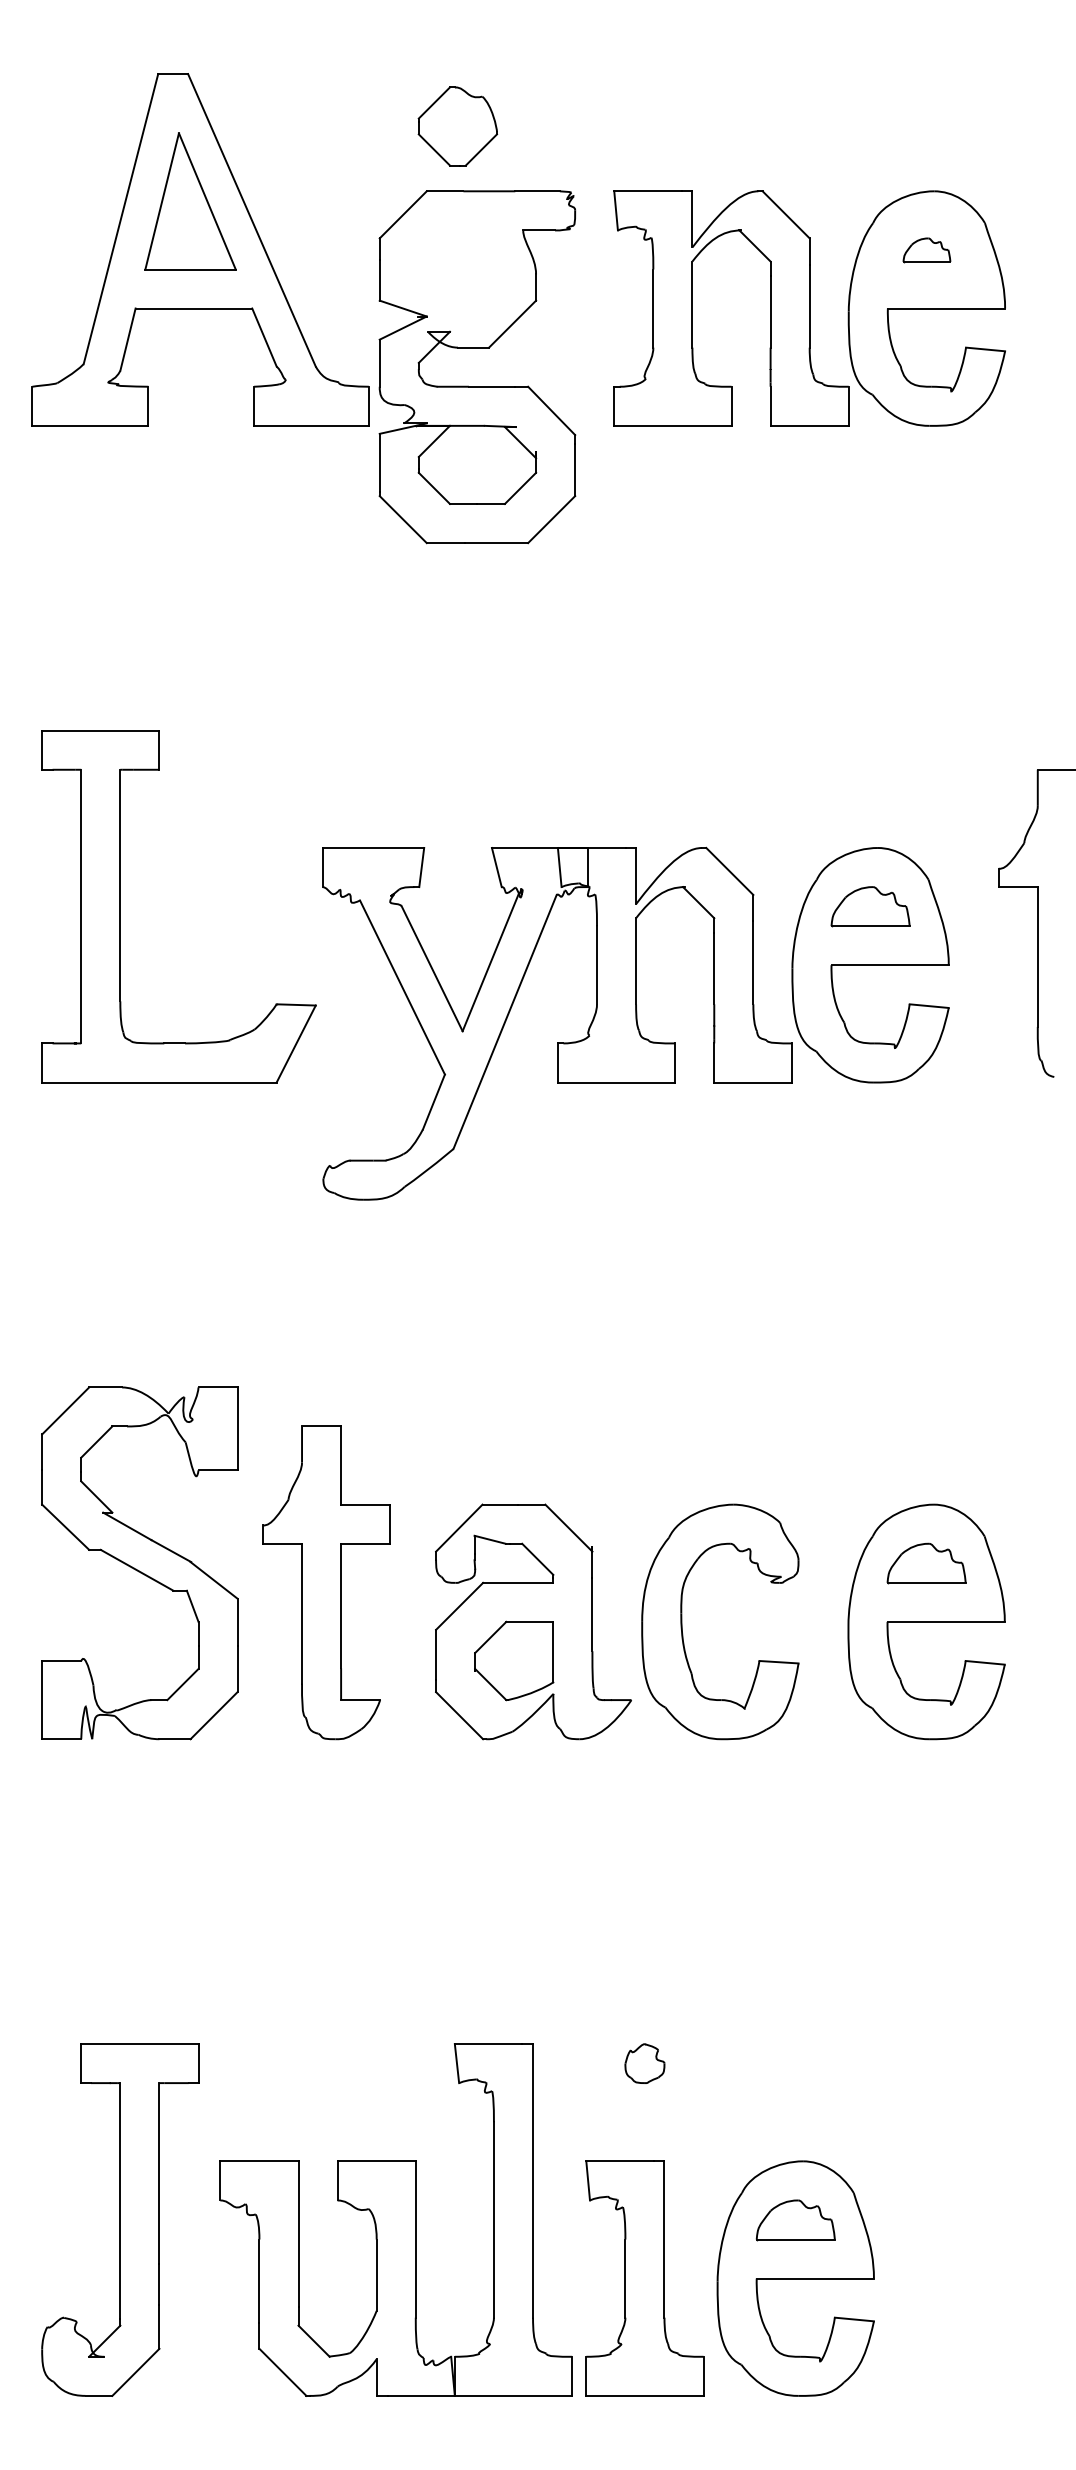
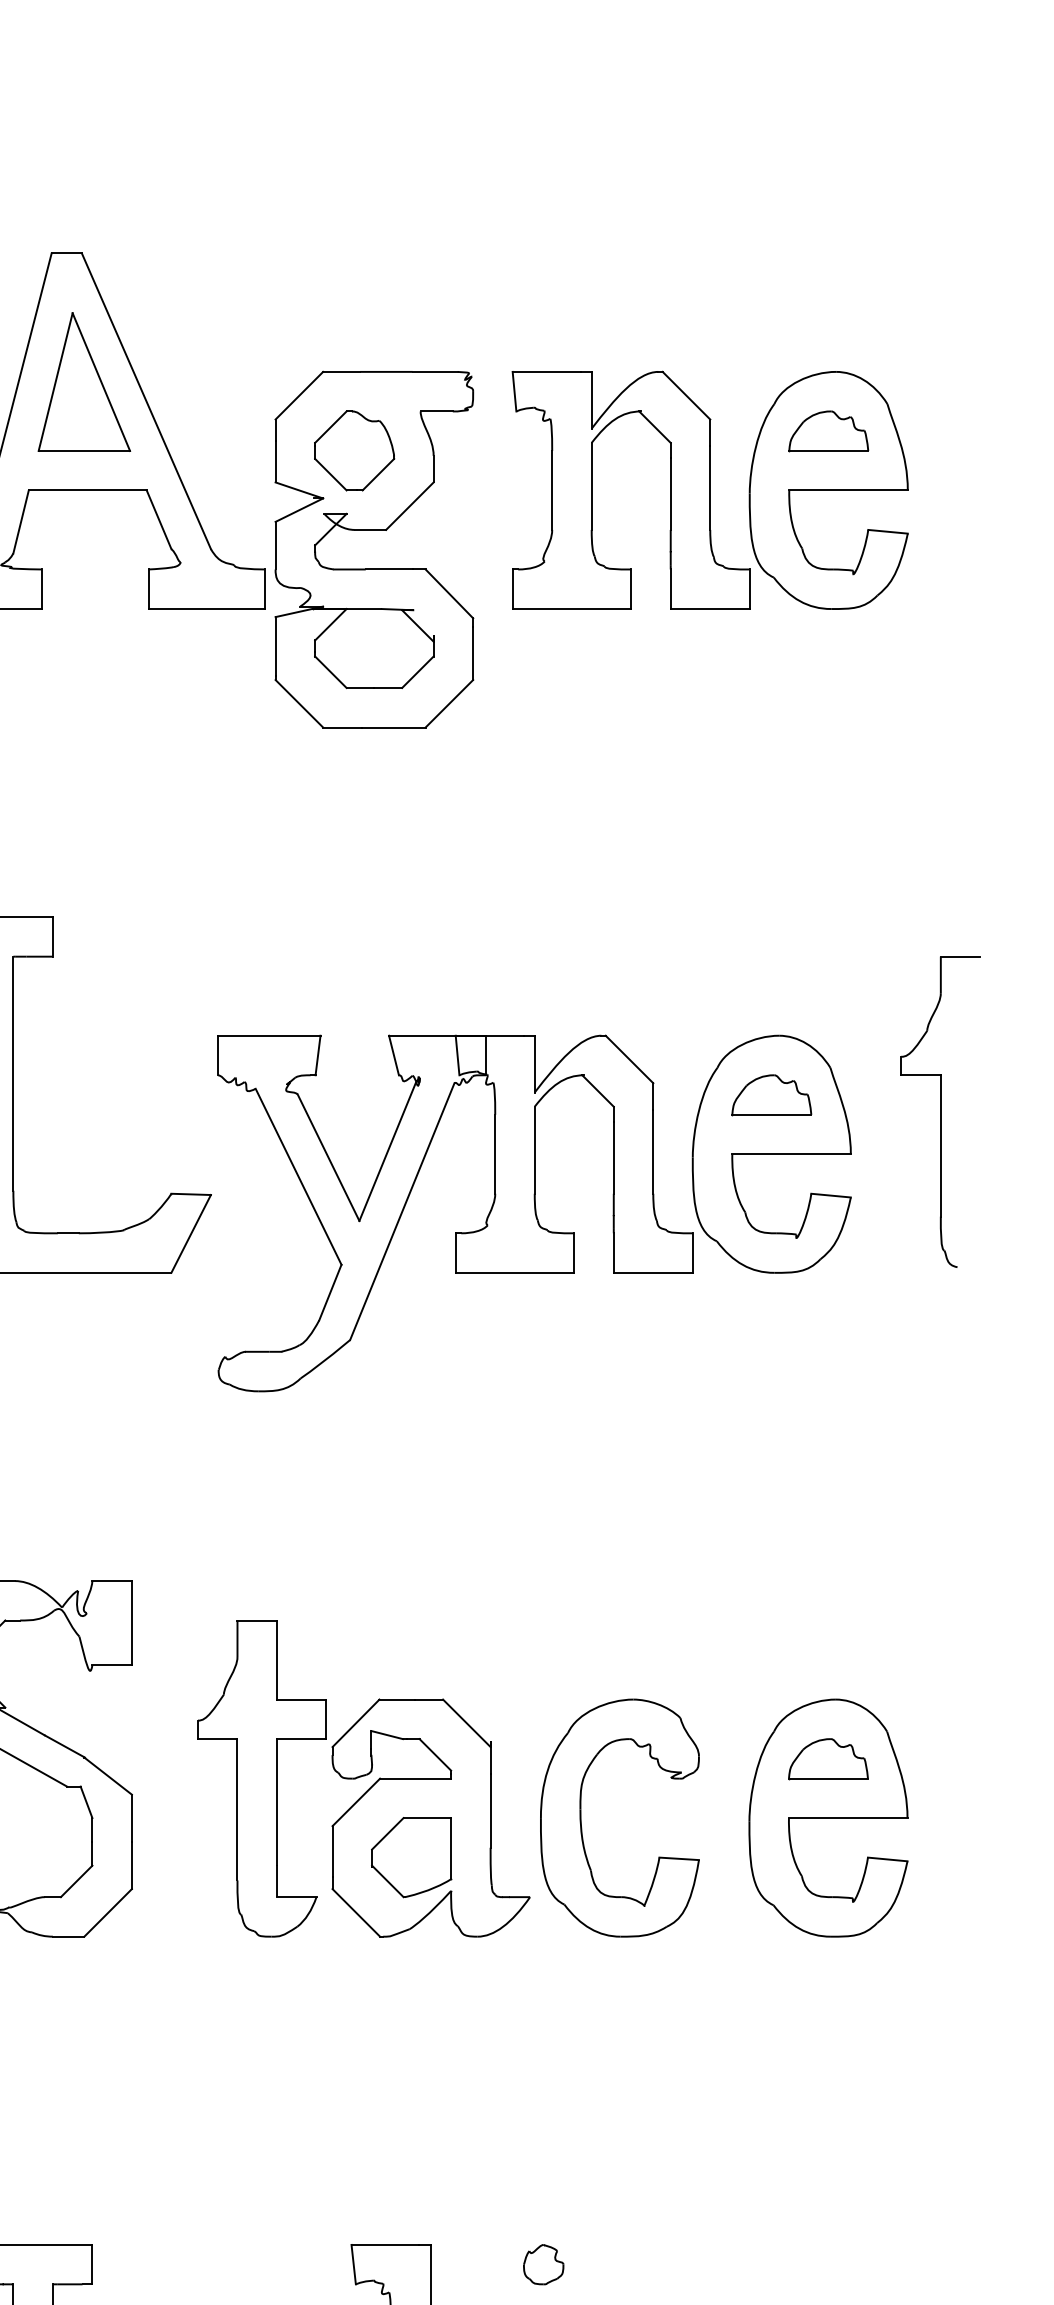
part: (457, 126) -> (354, 450), moved
part: (926, 250) -> (828, 431), size x1.67
part: (326, 1582) -> (262, 1778), moved

